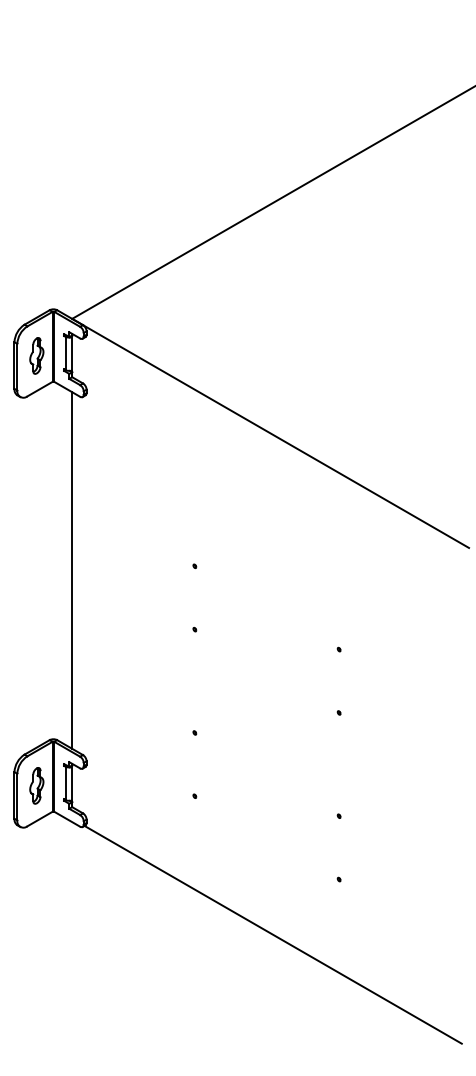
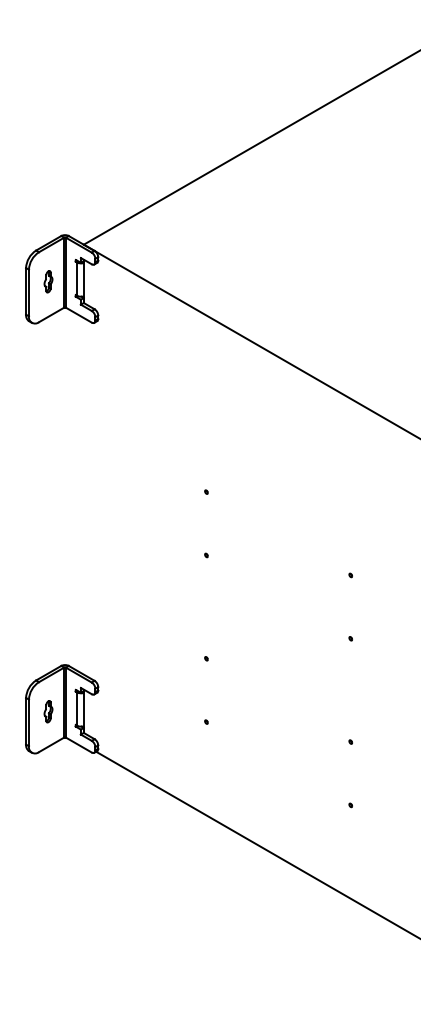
part: (36, 355) -> (48, 281), size x0.6
line: (72, 570) -> (84, 496), removed
part: (36, 785) -> (48, 711), size x0.6

